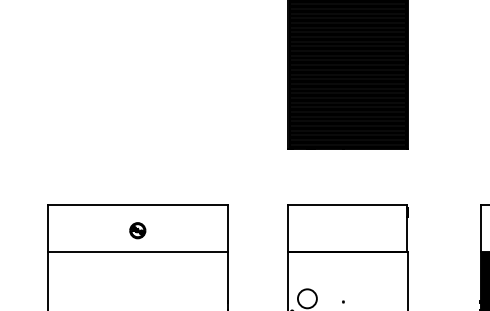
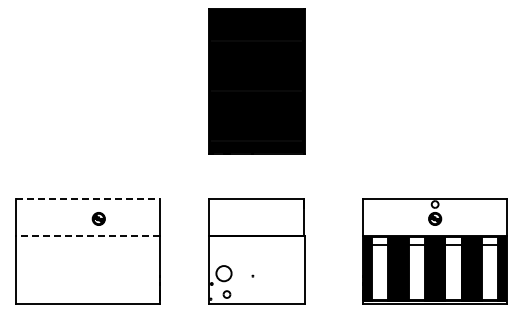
line: (138, 205) -> (88, 198), solid -> dashed
part: (137, 230) -> (98, 218), moved
line: (137, 251) -> (87, 235), solid -> dashed

